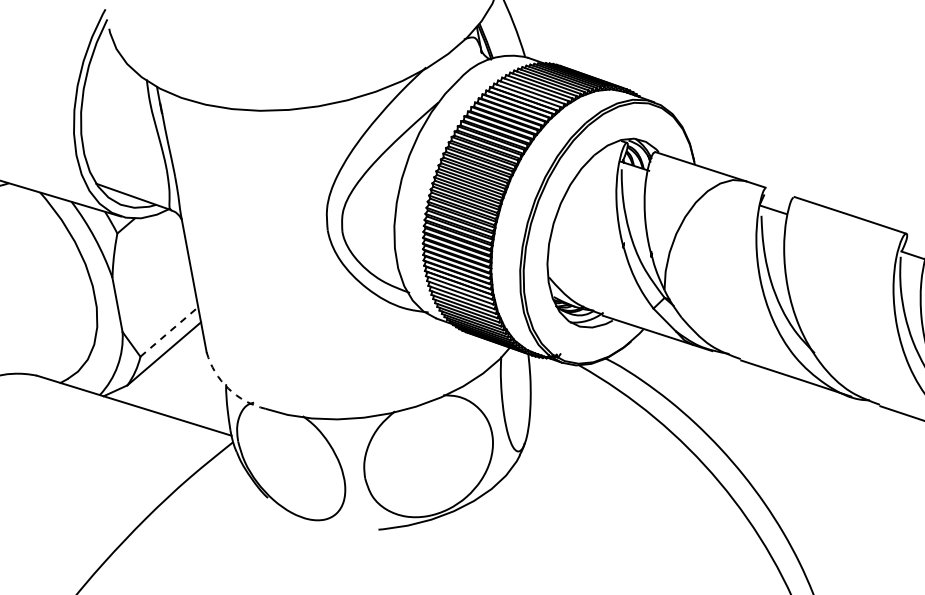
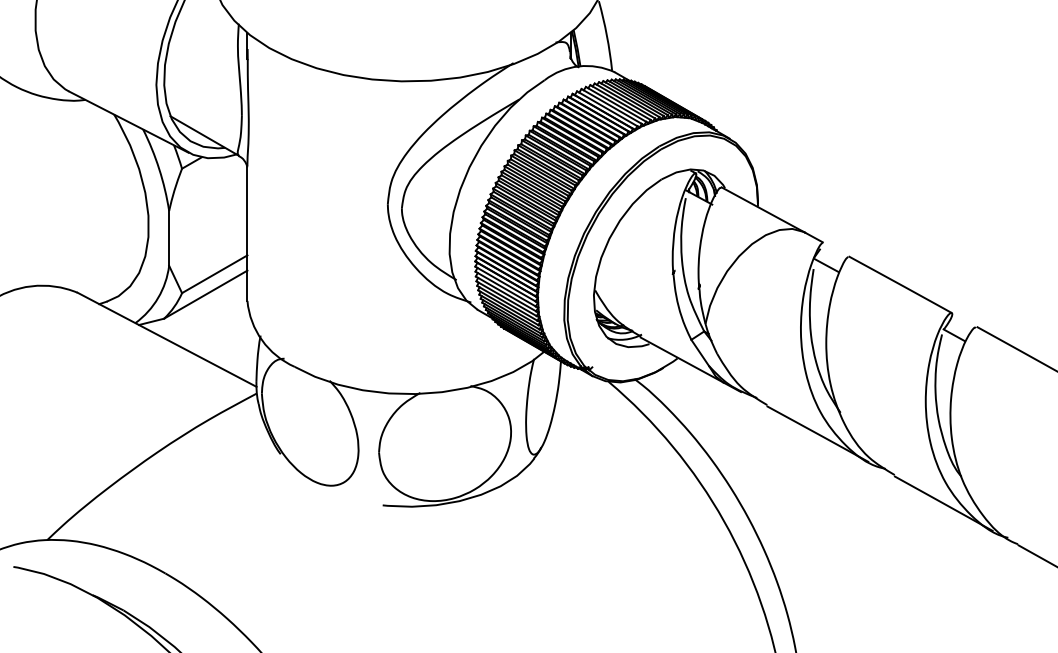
line: (169, 332) -> (214, 274), dashed -> solid
arc: (228, 388) -> (262, 340), dashed -> solid

